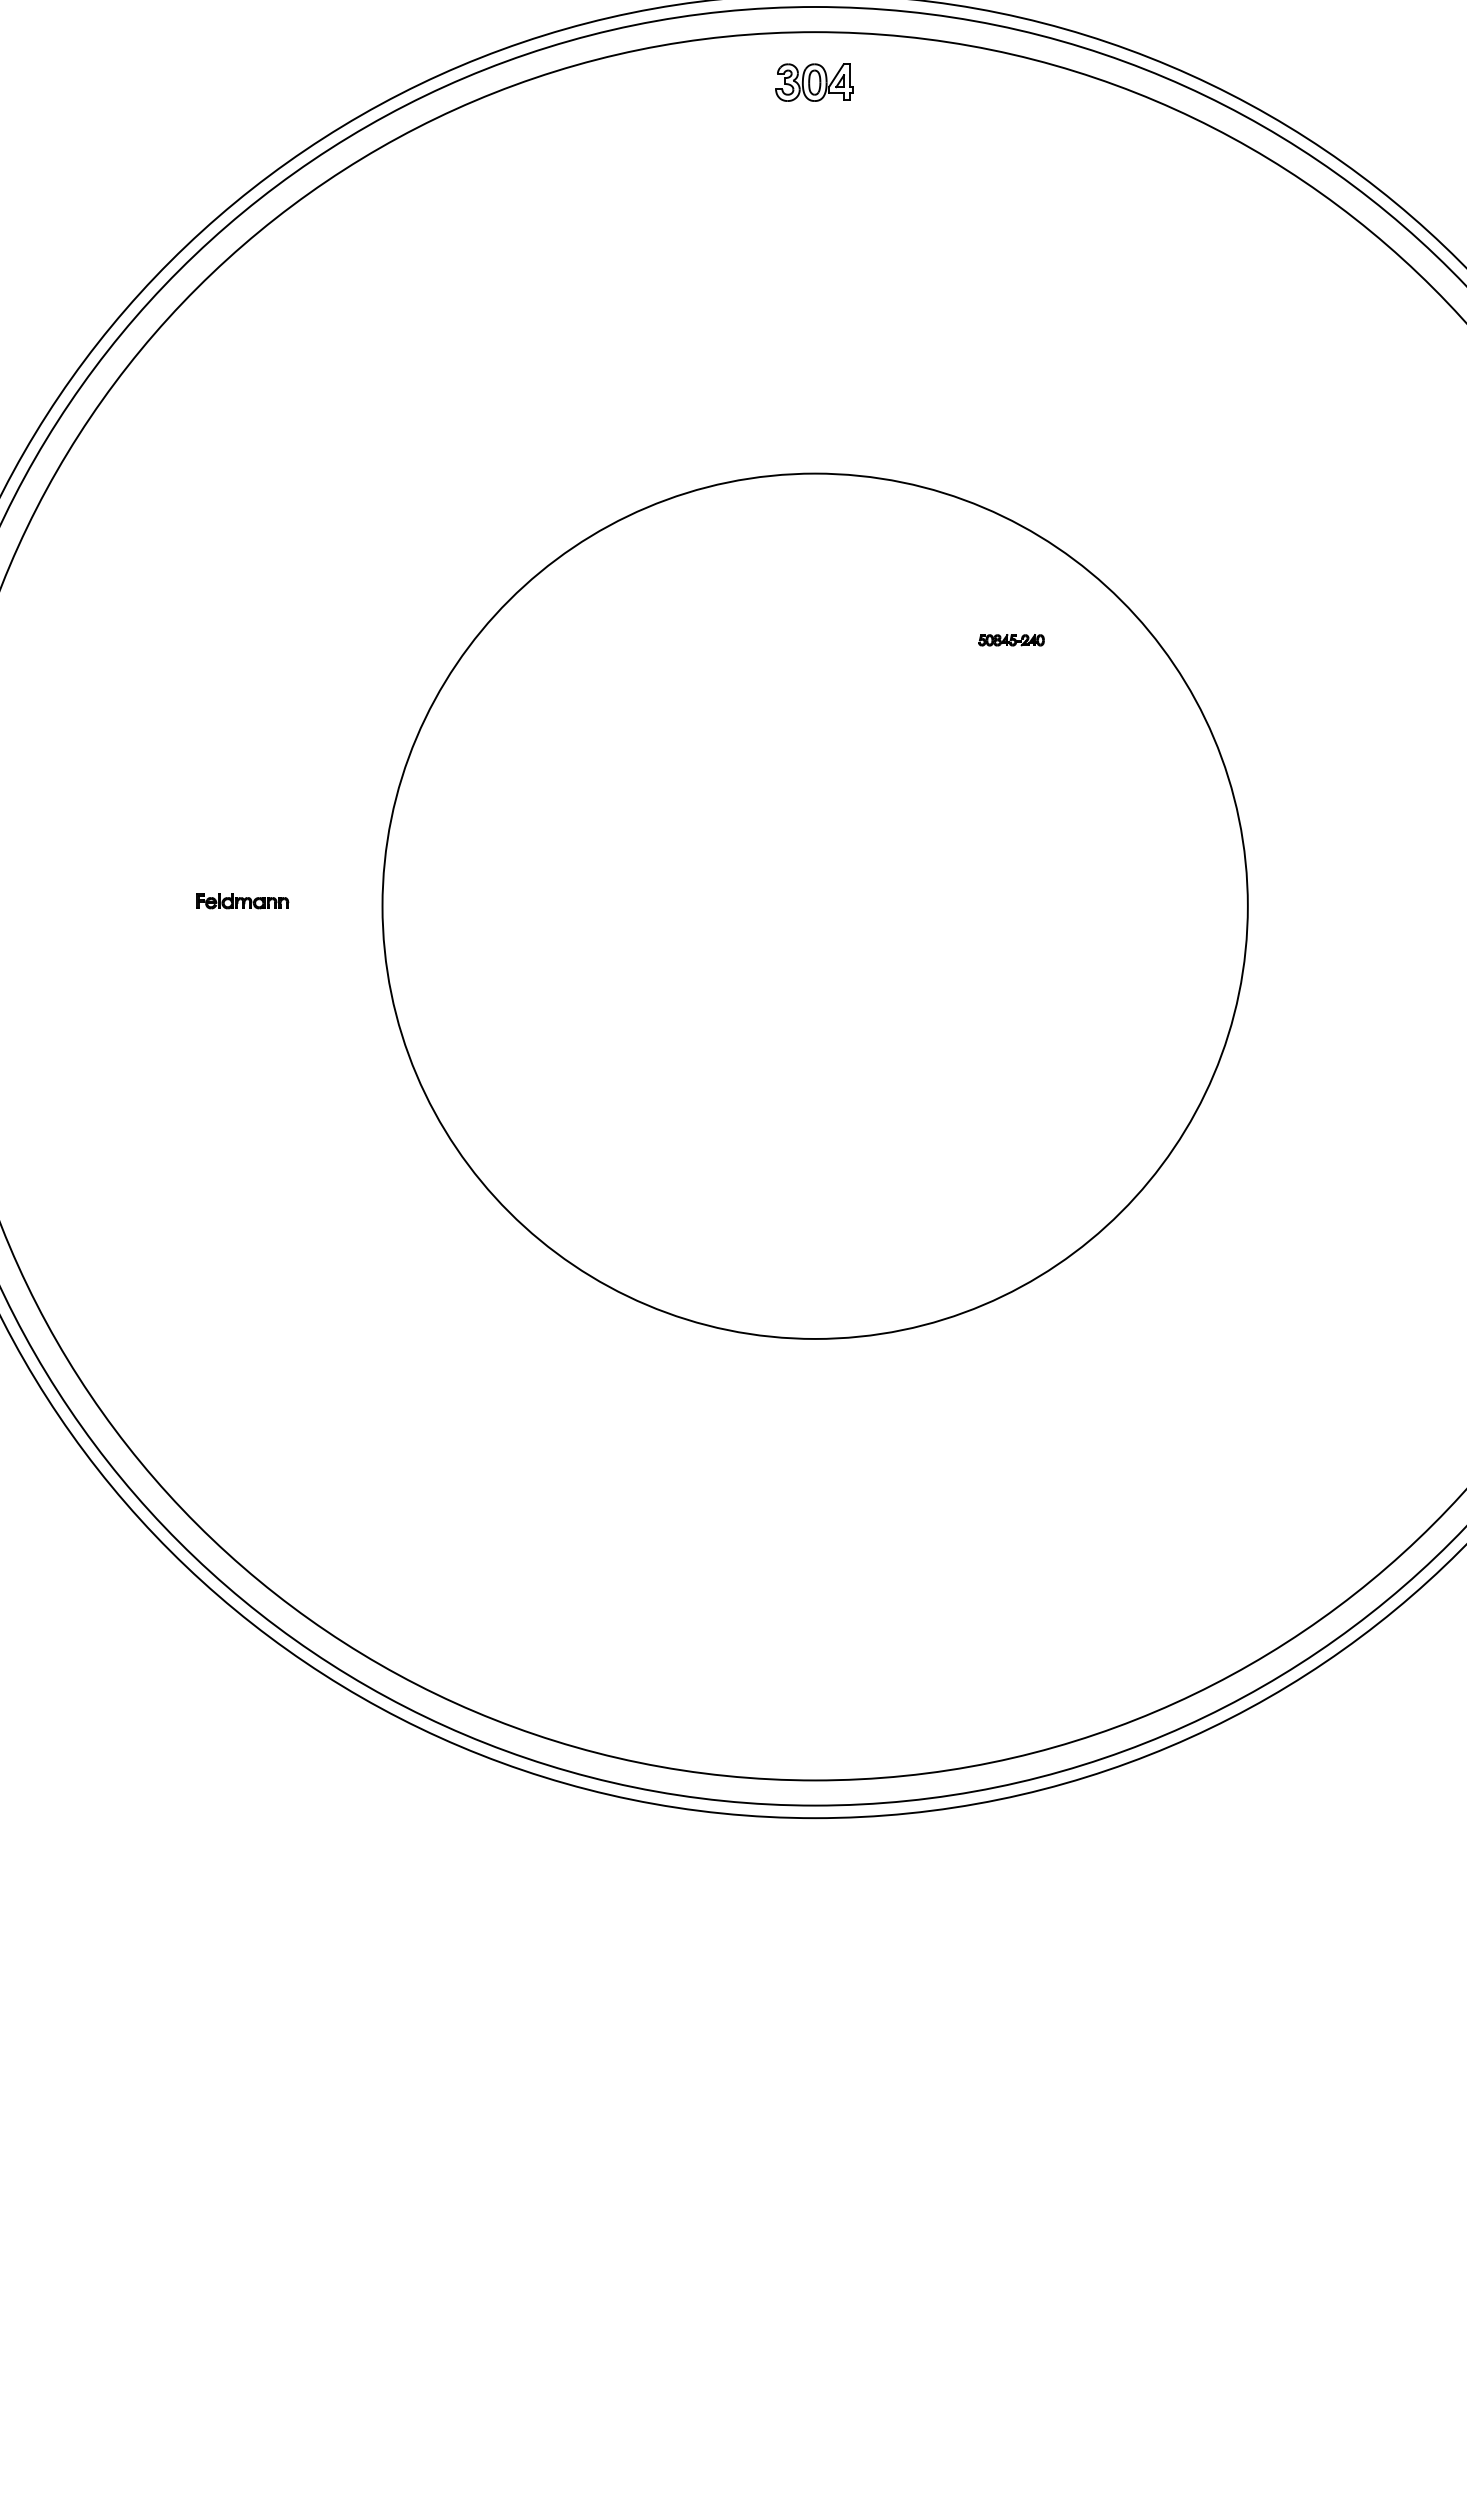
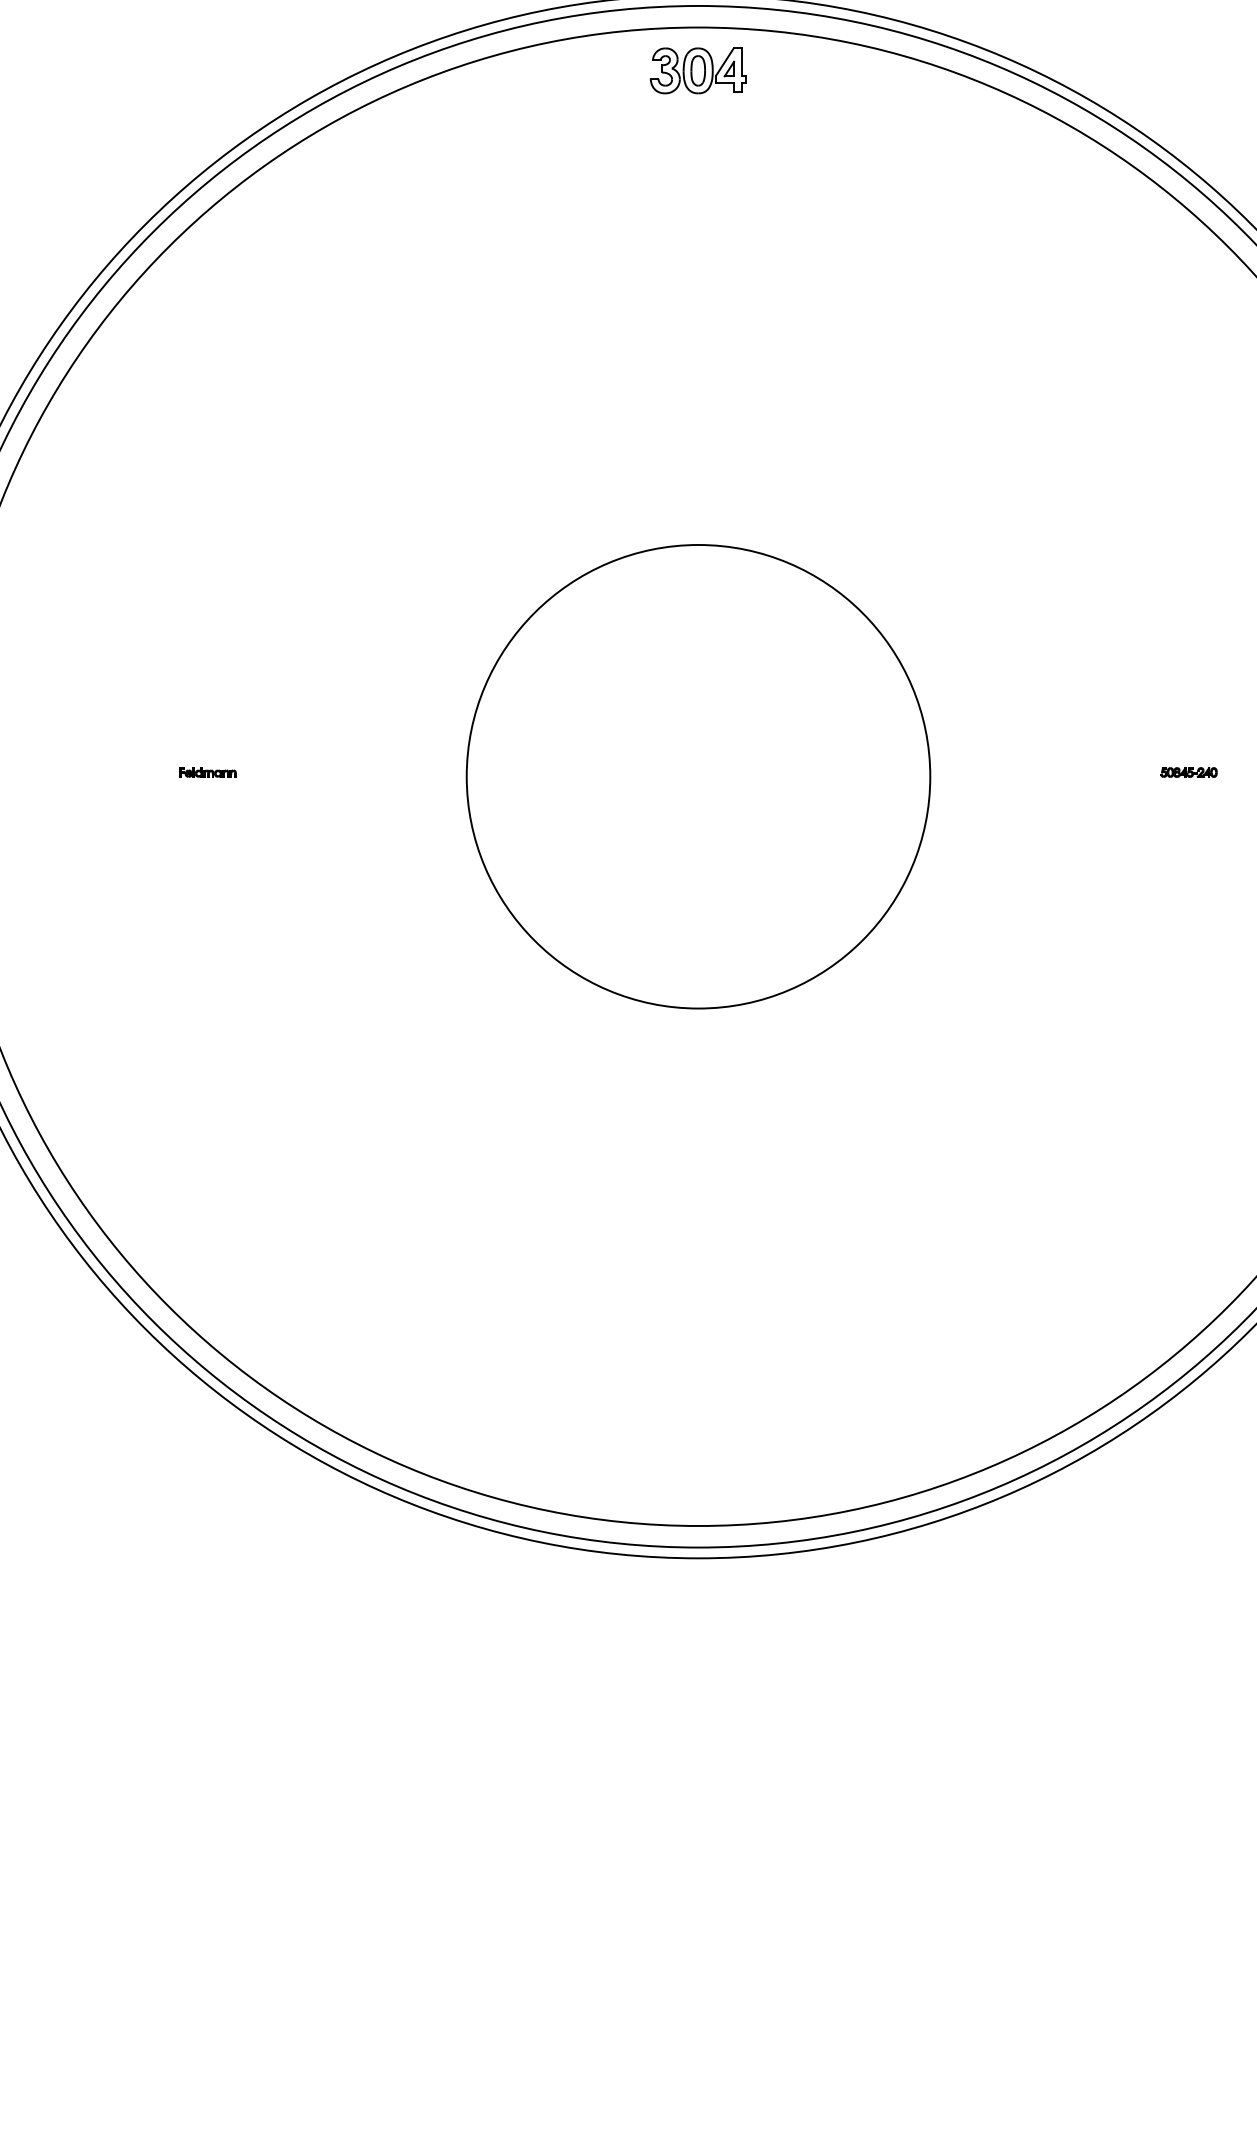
part: (814, 82) -> (697, 70), size x1.43
part: (1011, 640) -> (1189, 772), moved
part: (243, 901) -> (208, 772), size x0.71
circle: (814, 905) -> (697, 776), size x0.62

